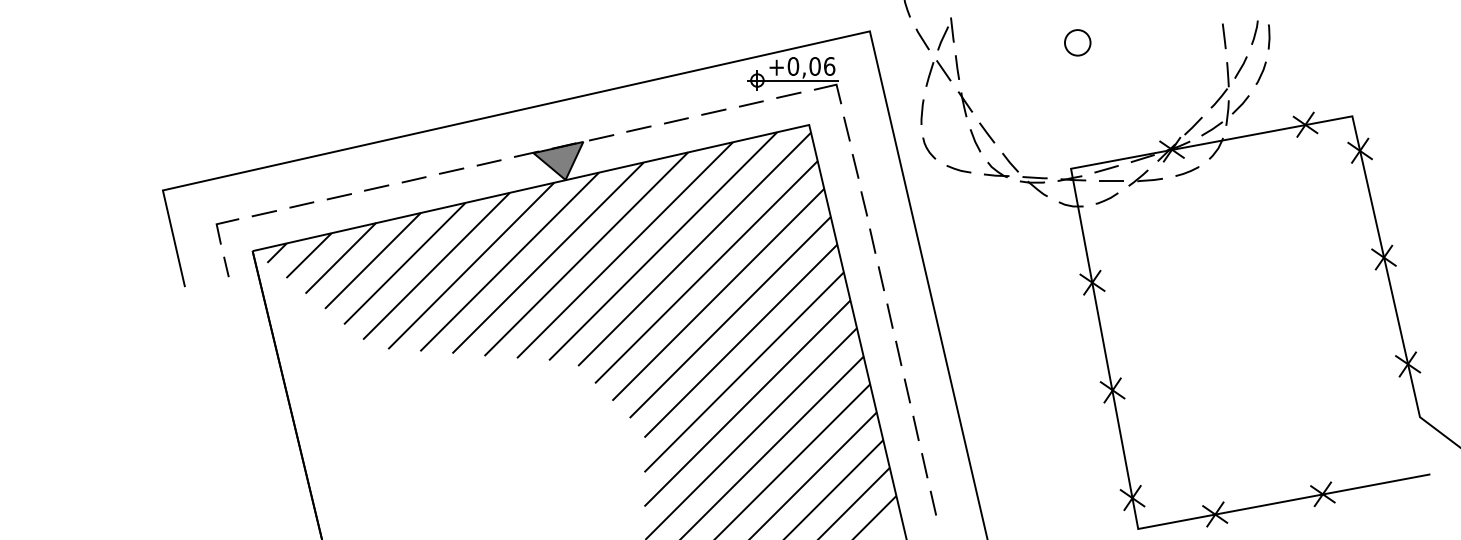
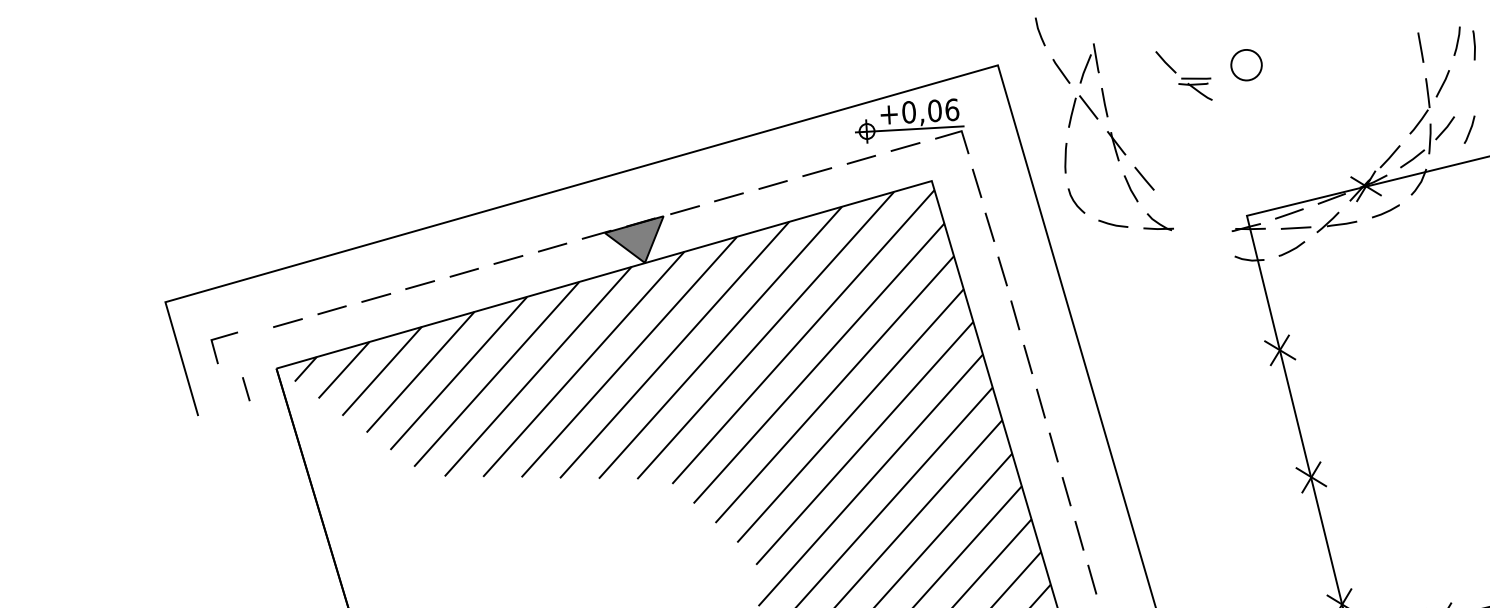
line: (1261, 72) -> (1469, 128), moved
part: (1024, 174) -> (1183, 75), moved
line: (219, 231) -> (215, 348), moved

